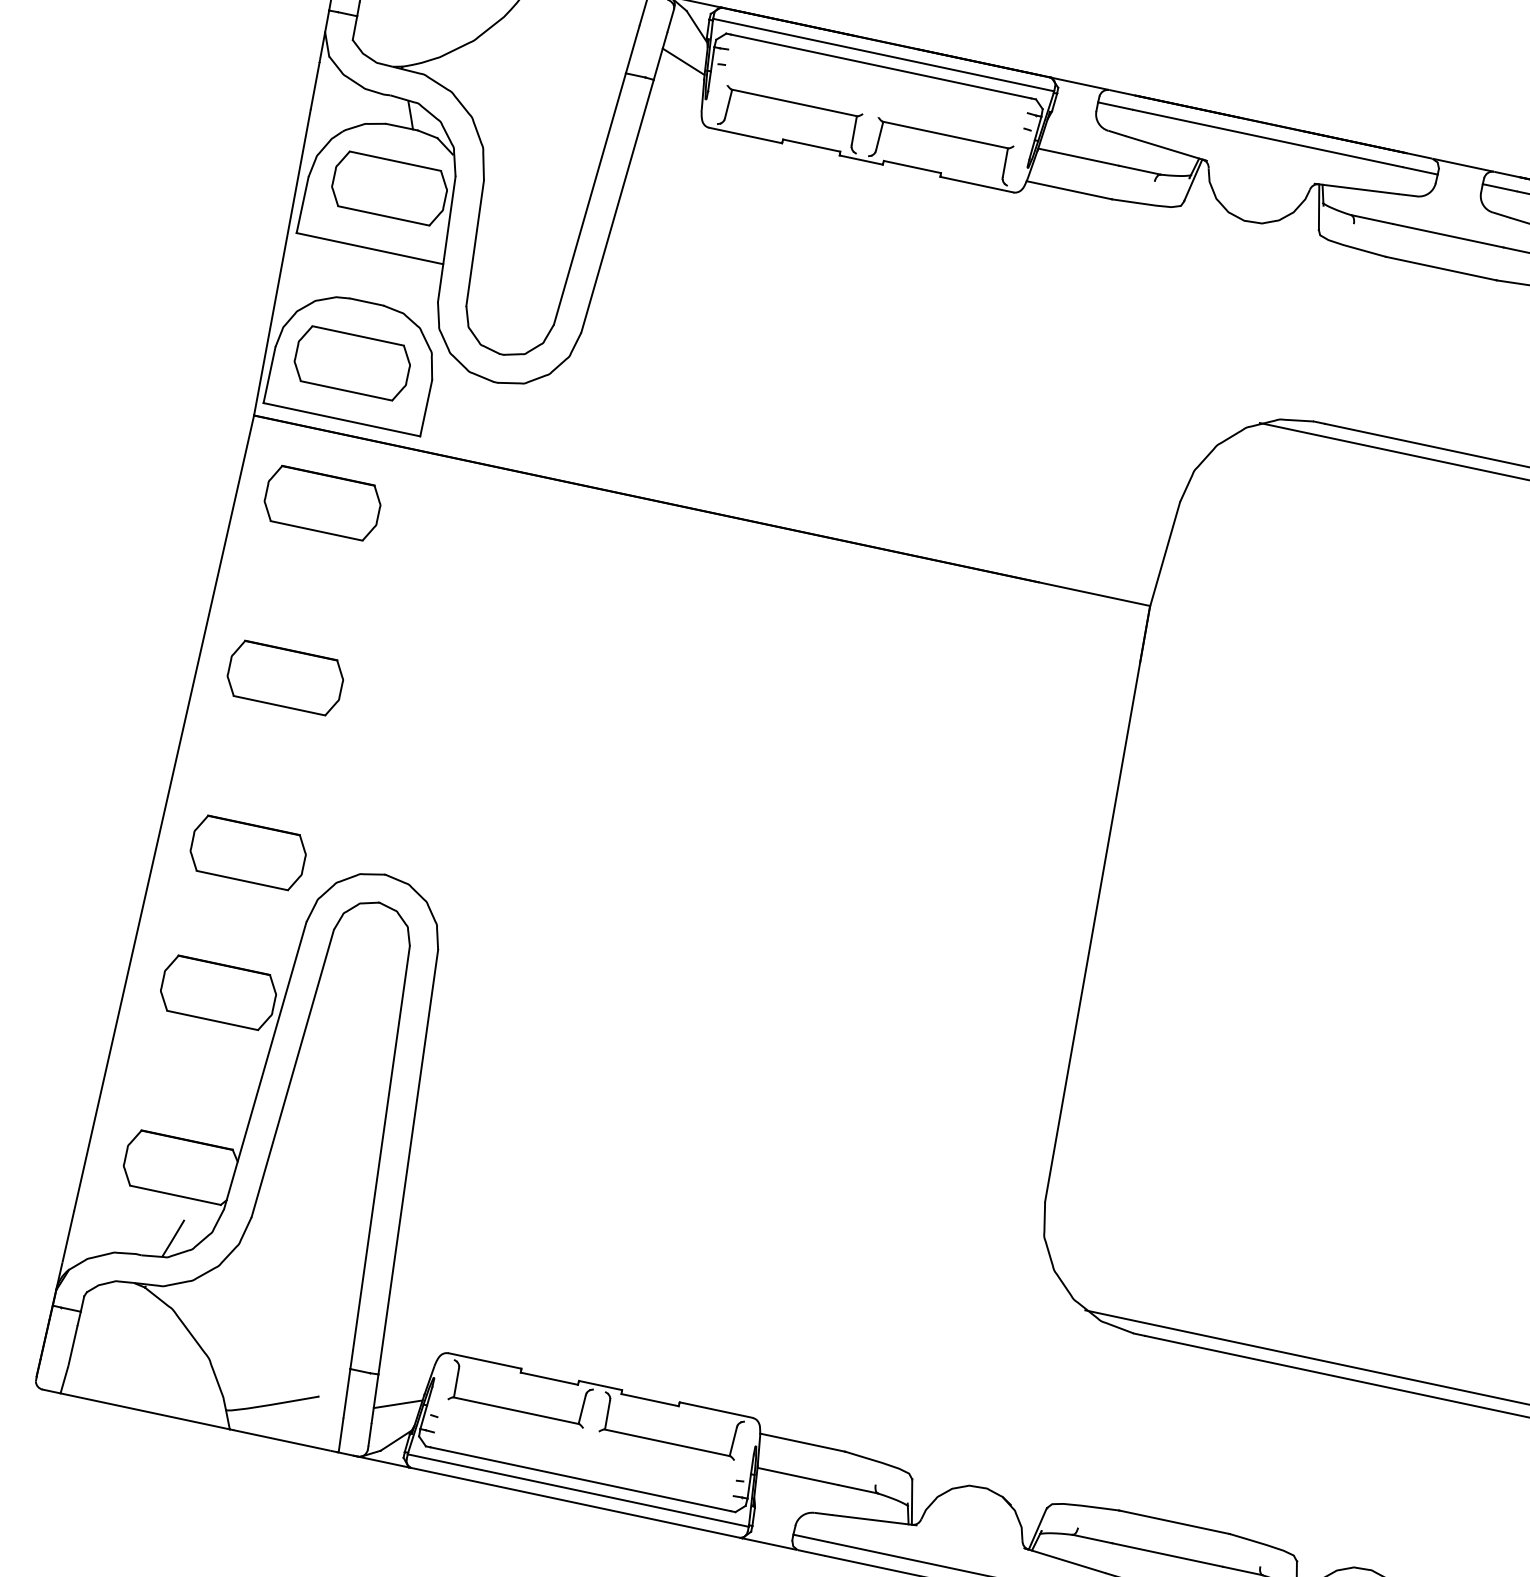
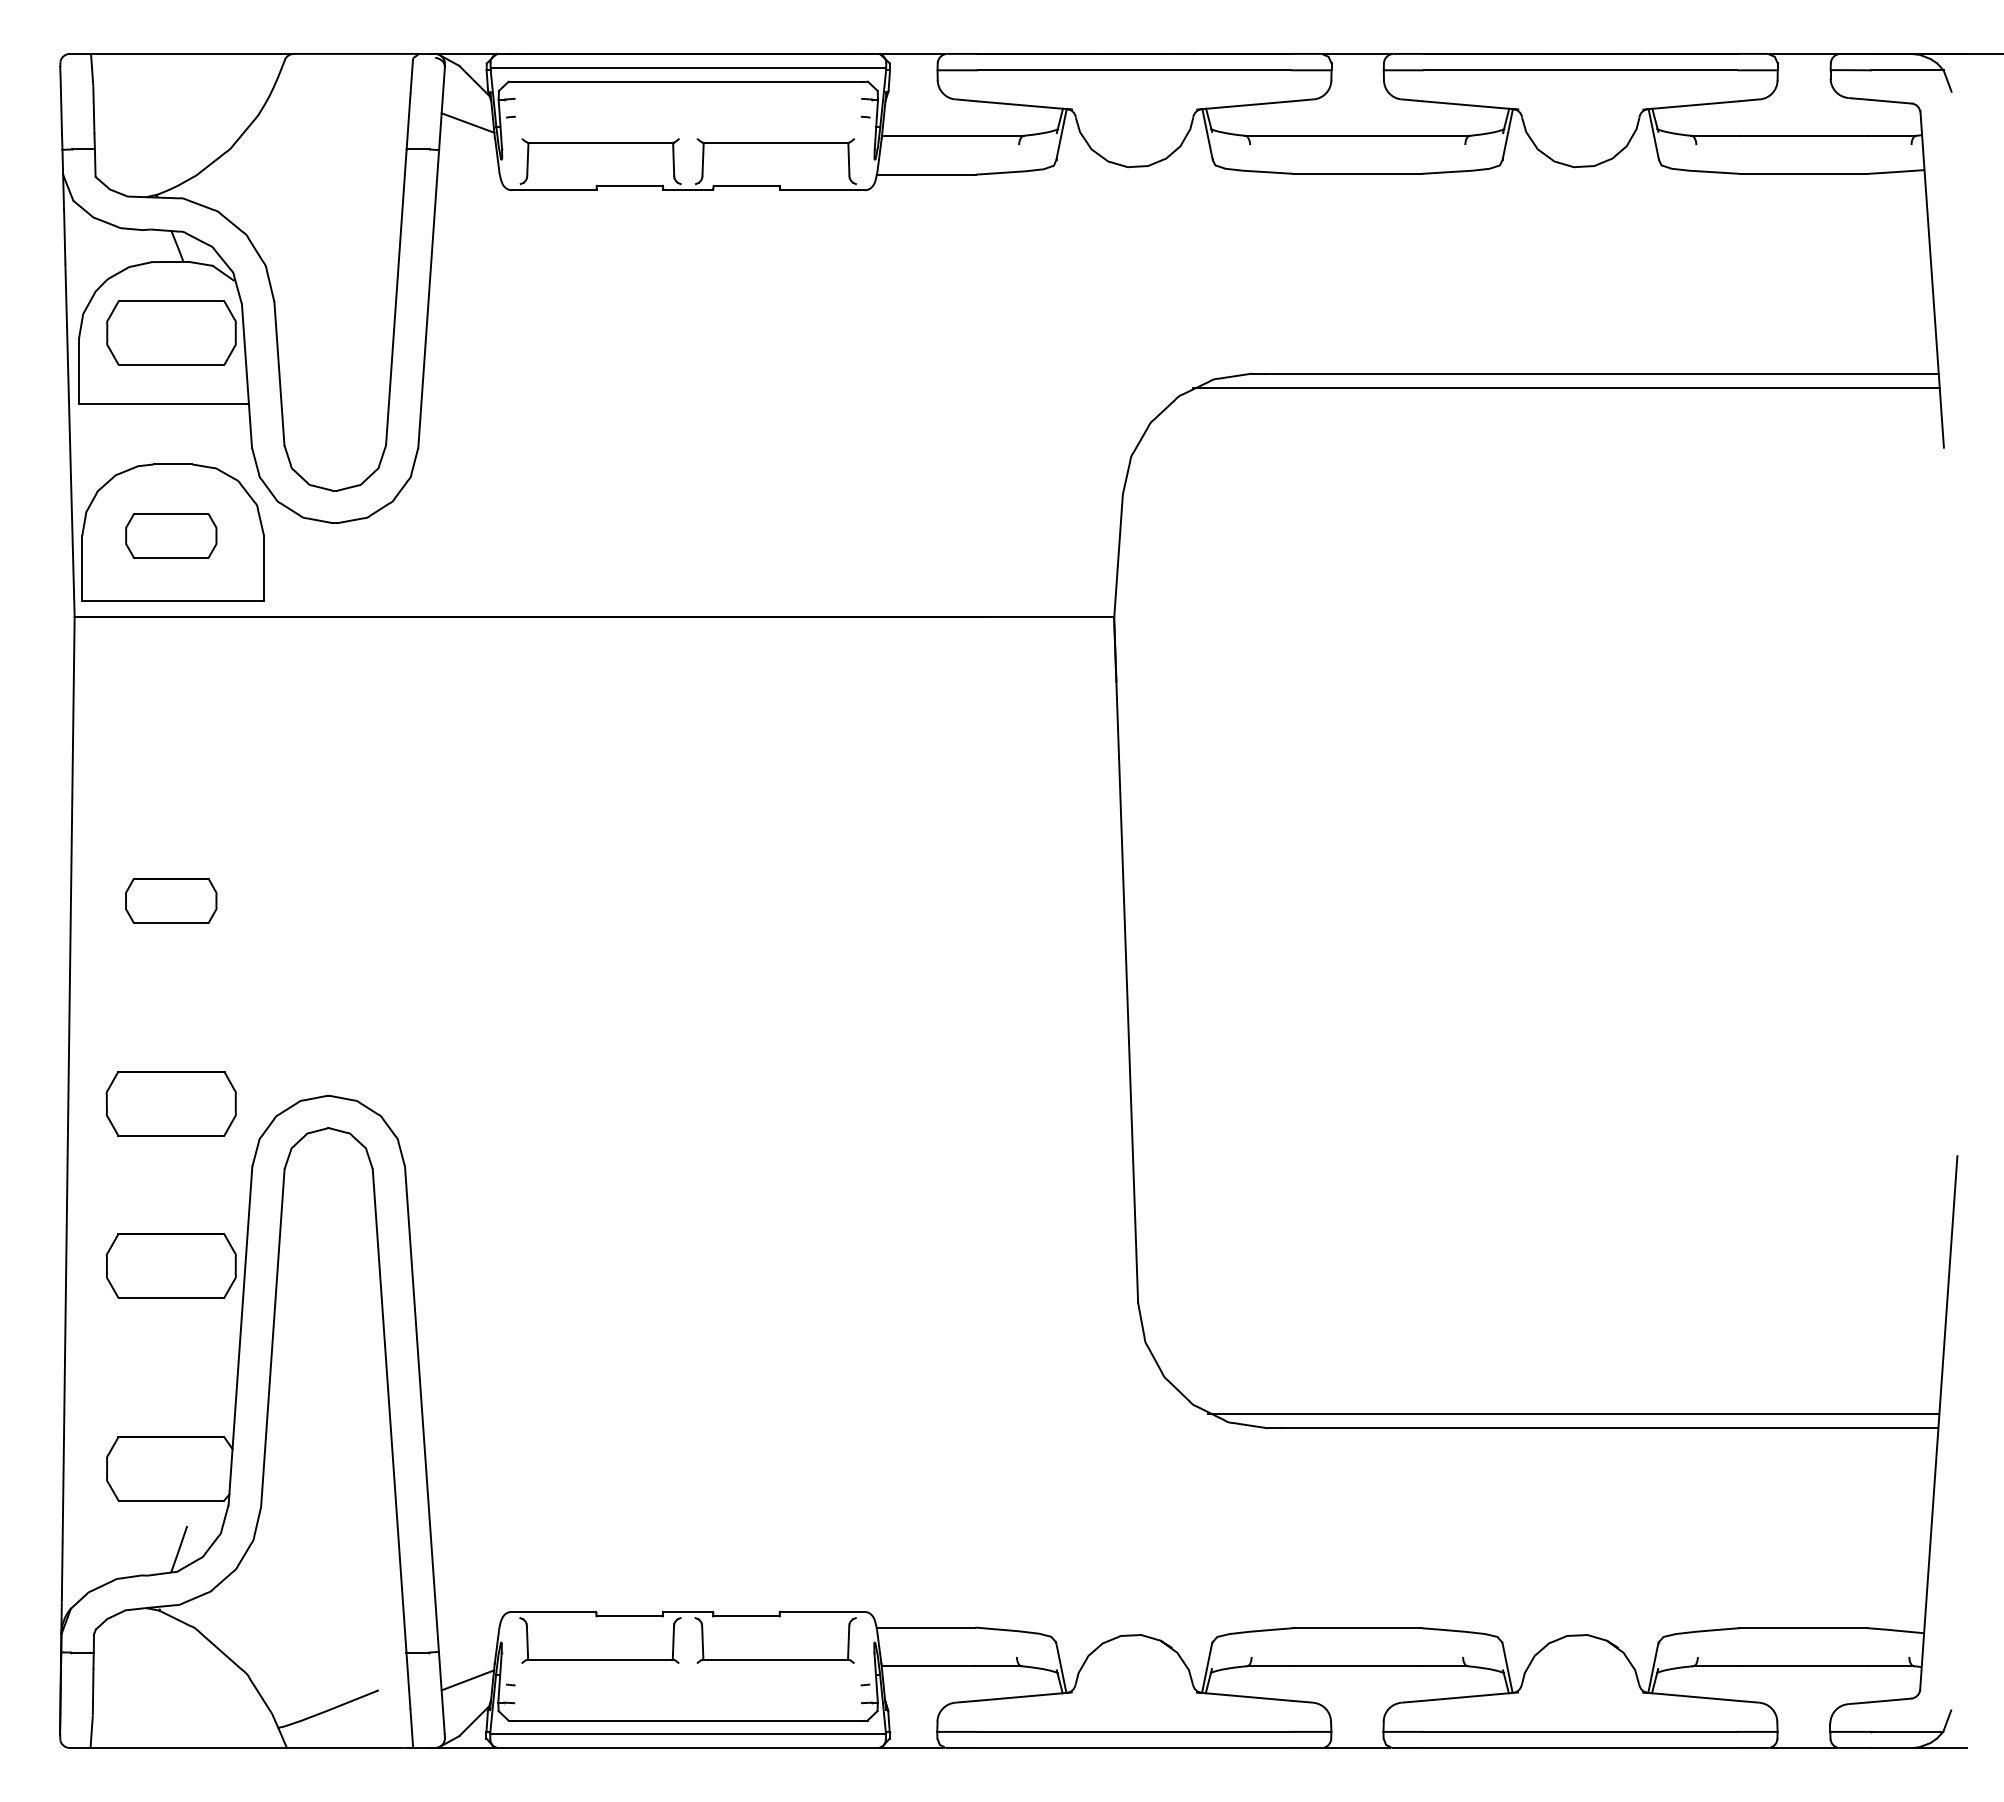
part: (351, 362) -> (170, 535), size x0.7
part: (322, 502) -> (171, 697), removed
part: (284, 677) -> (170, 900), size x0.7

